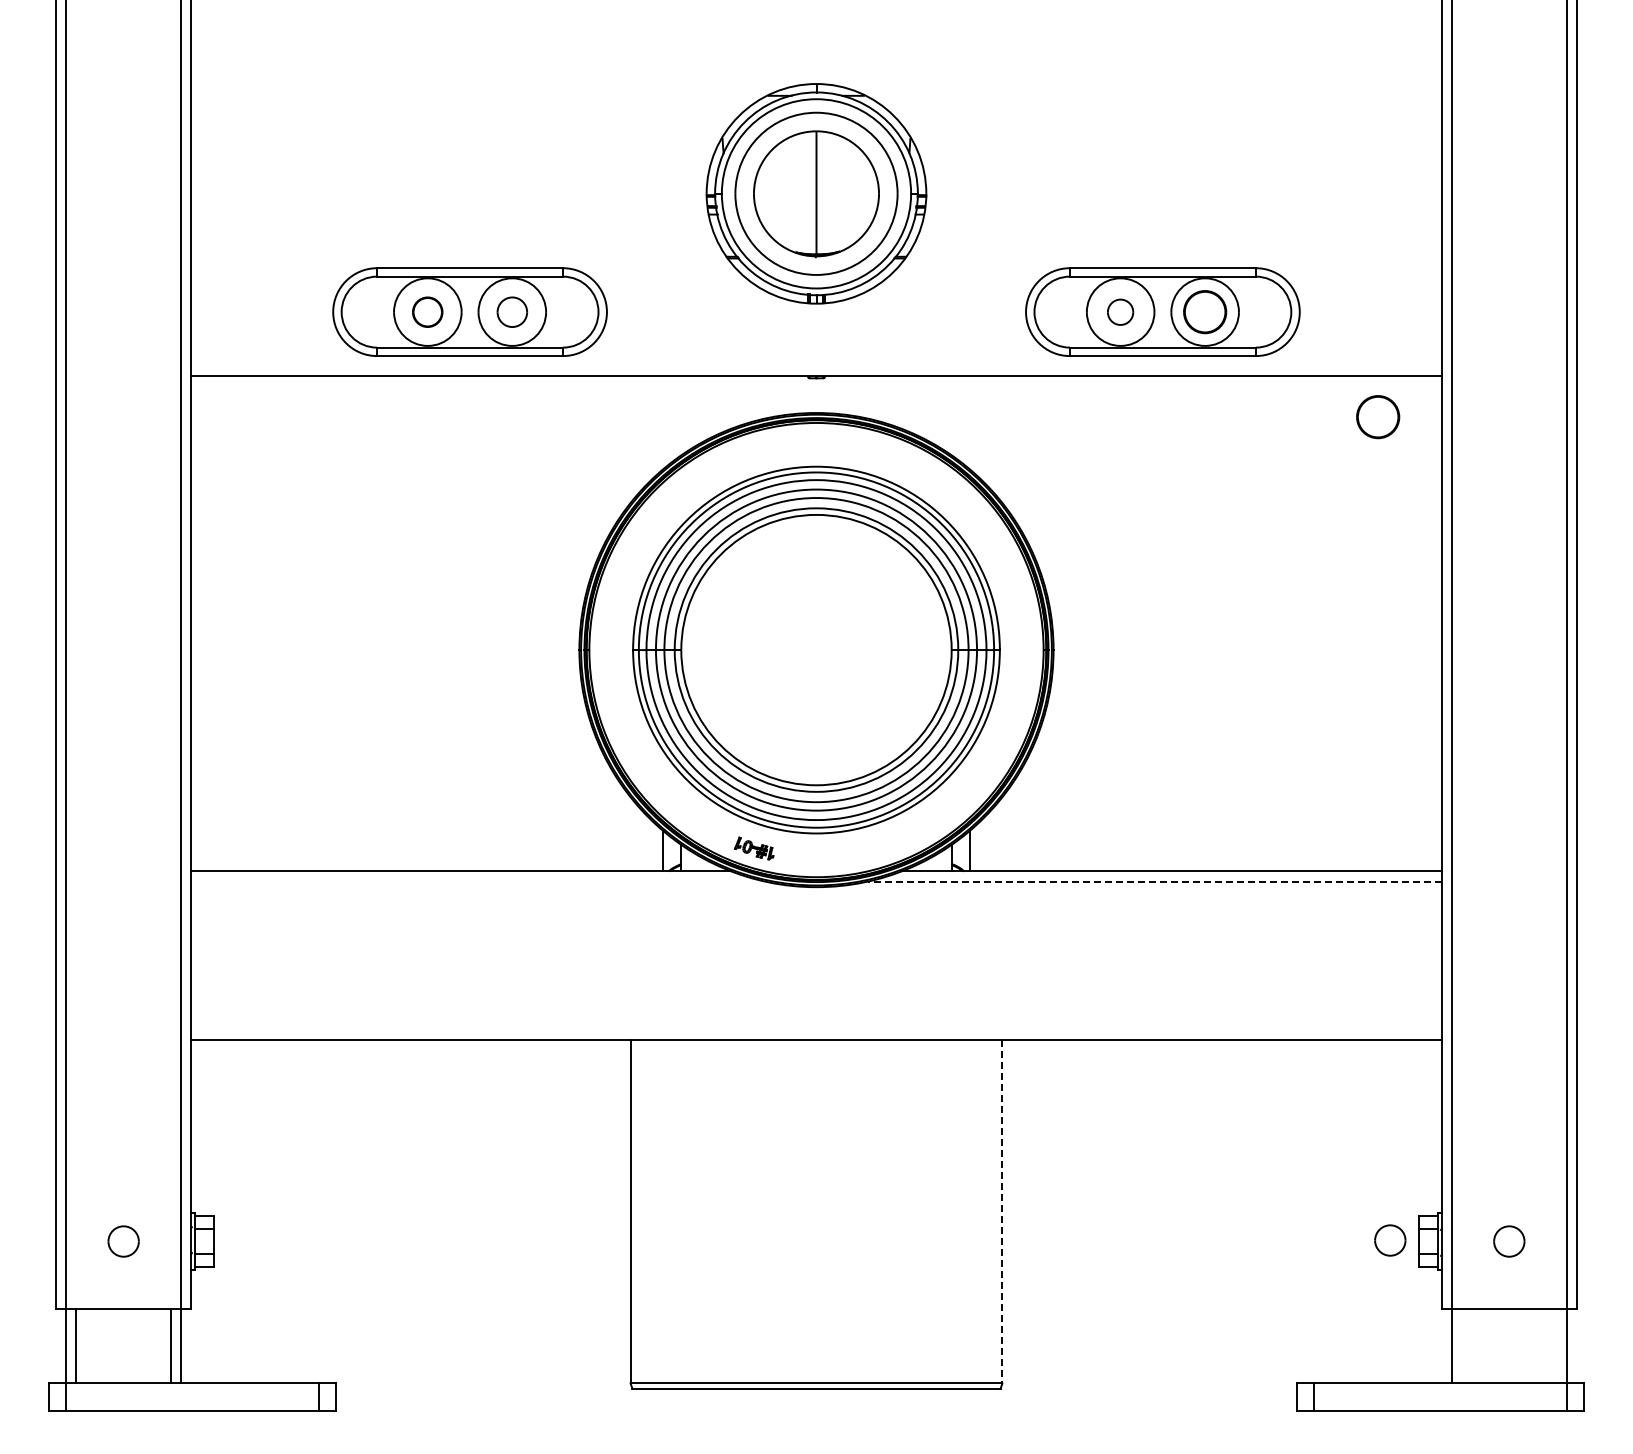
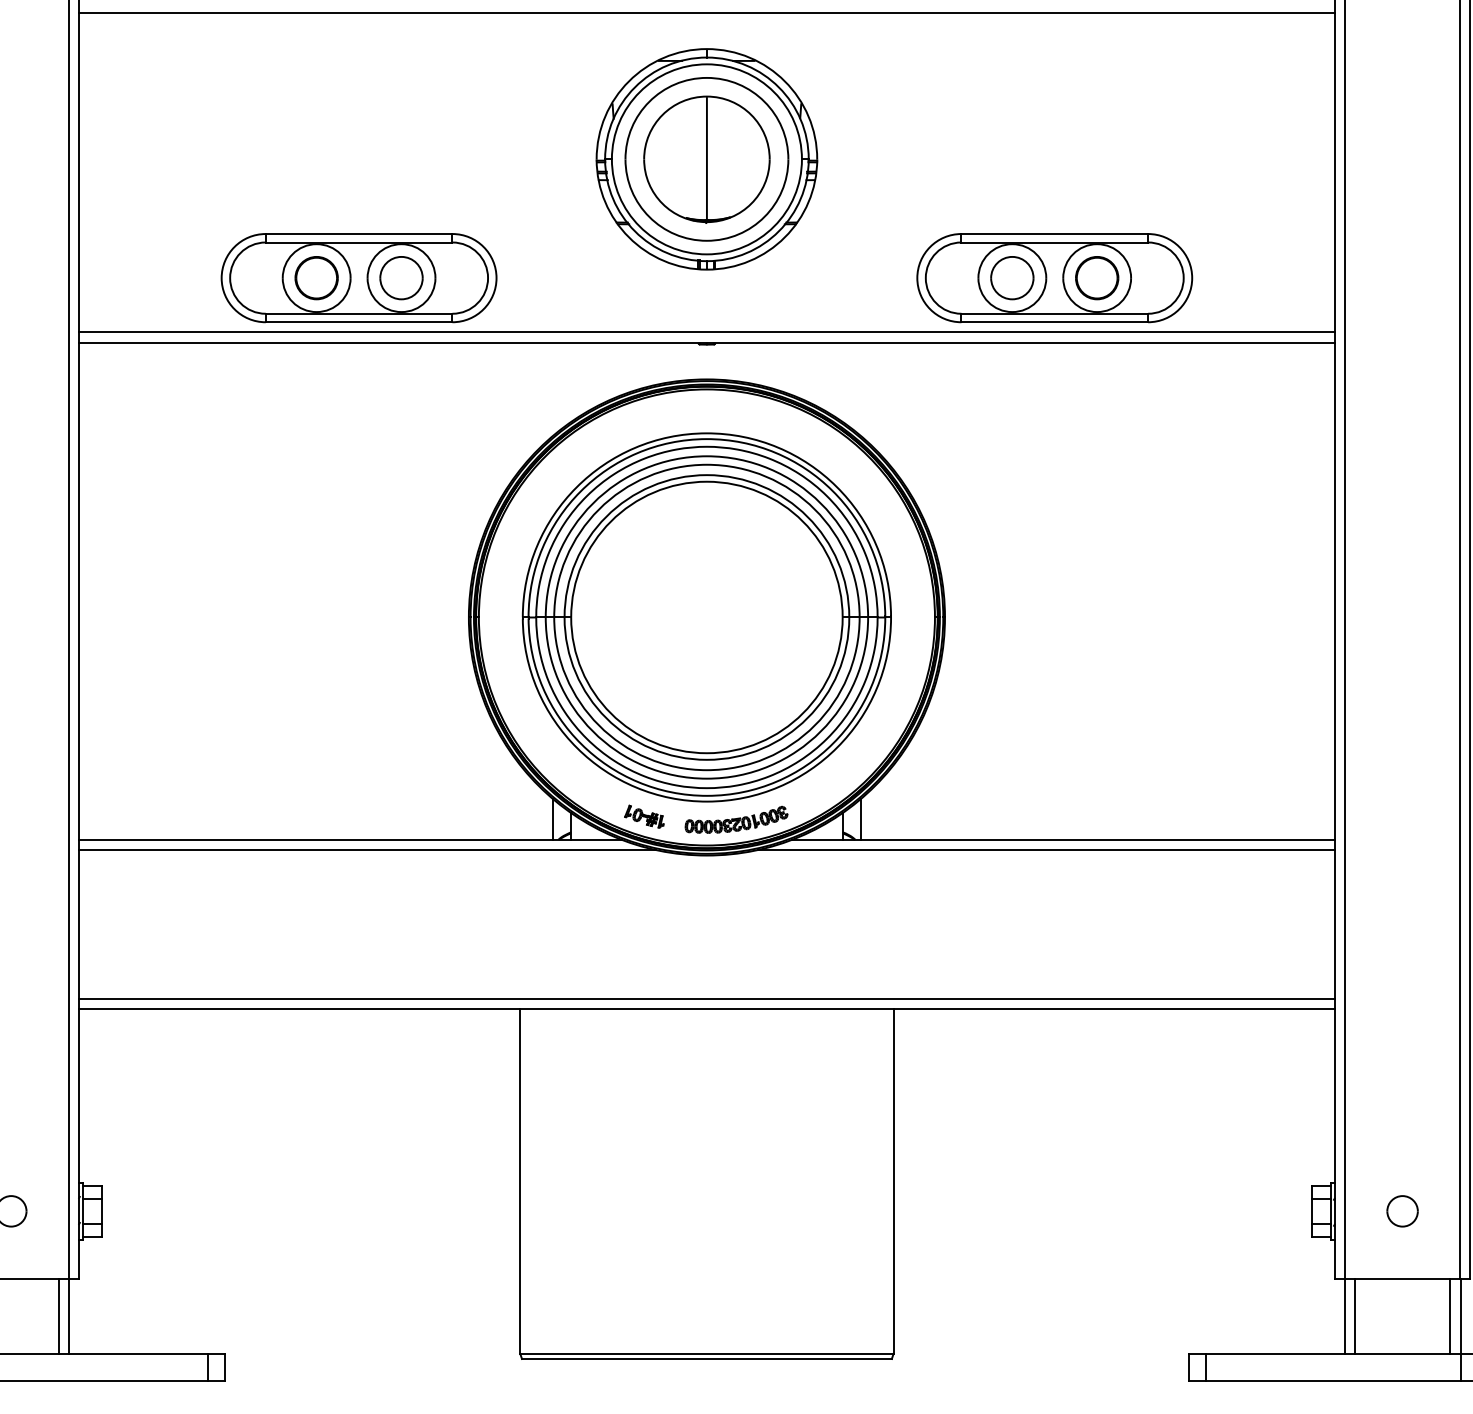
line: (816, 48) -> (706, 13), added
part: (427, 312) -> (316, 278), size x1.43
part: (512, 312) -> (401, 278), size x1.43
part: (1120, 312) -> (1012, 278), size x1.67
line: (816, 366) -> (706, 332), added
part: (1378, 417) -> (1271, 383), removed
part: (845, 851) -> (736, 819), added
line: (478, 881) -> (367, 849), added
line: (1154, 881) -> (1046, 849), dashed -> solid
line: (816, 1030) -> (706, 999), added
line: (1002, 1211) -> (893, 1181), dashed -> solid
part: (1390, 1240) -> (1283, 1210), removed
line: (1461, 1346) -> (1354, 1316), added
line: (1556, 1346) -> (1449, 1316), added

